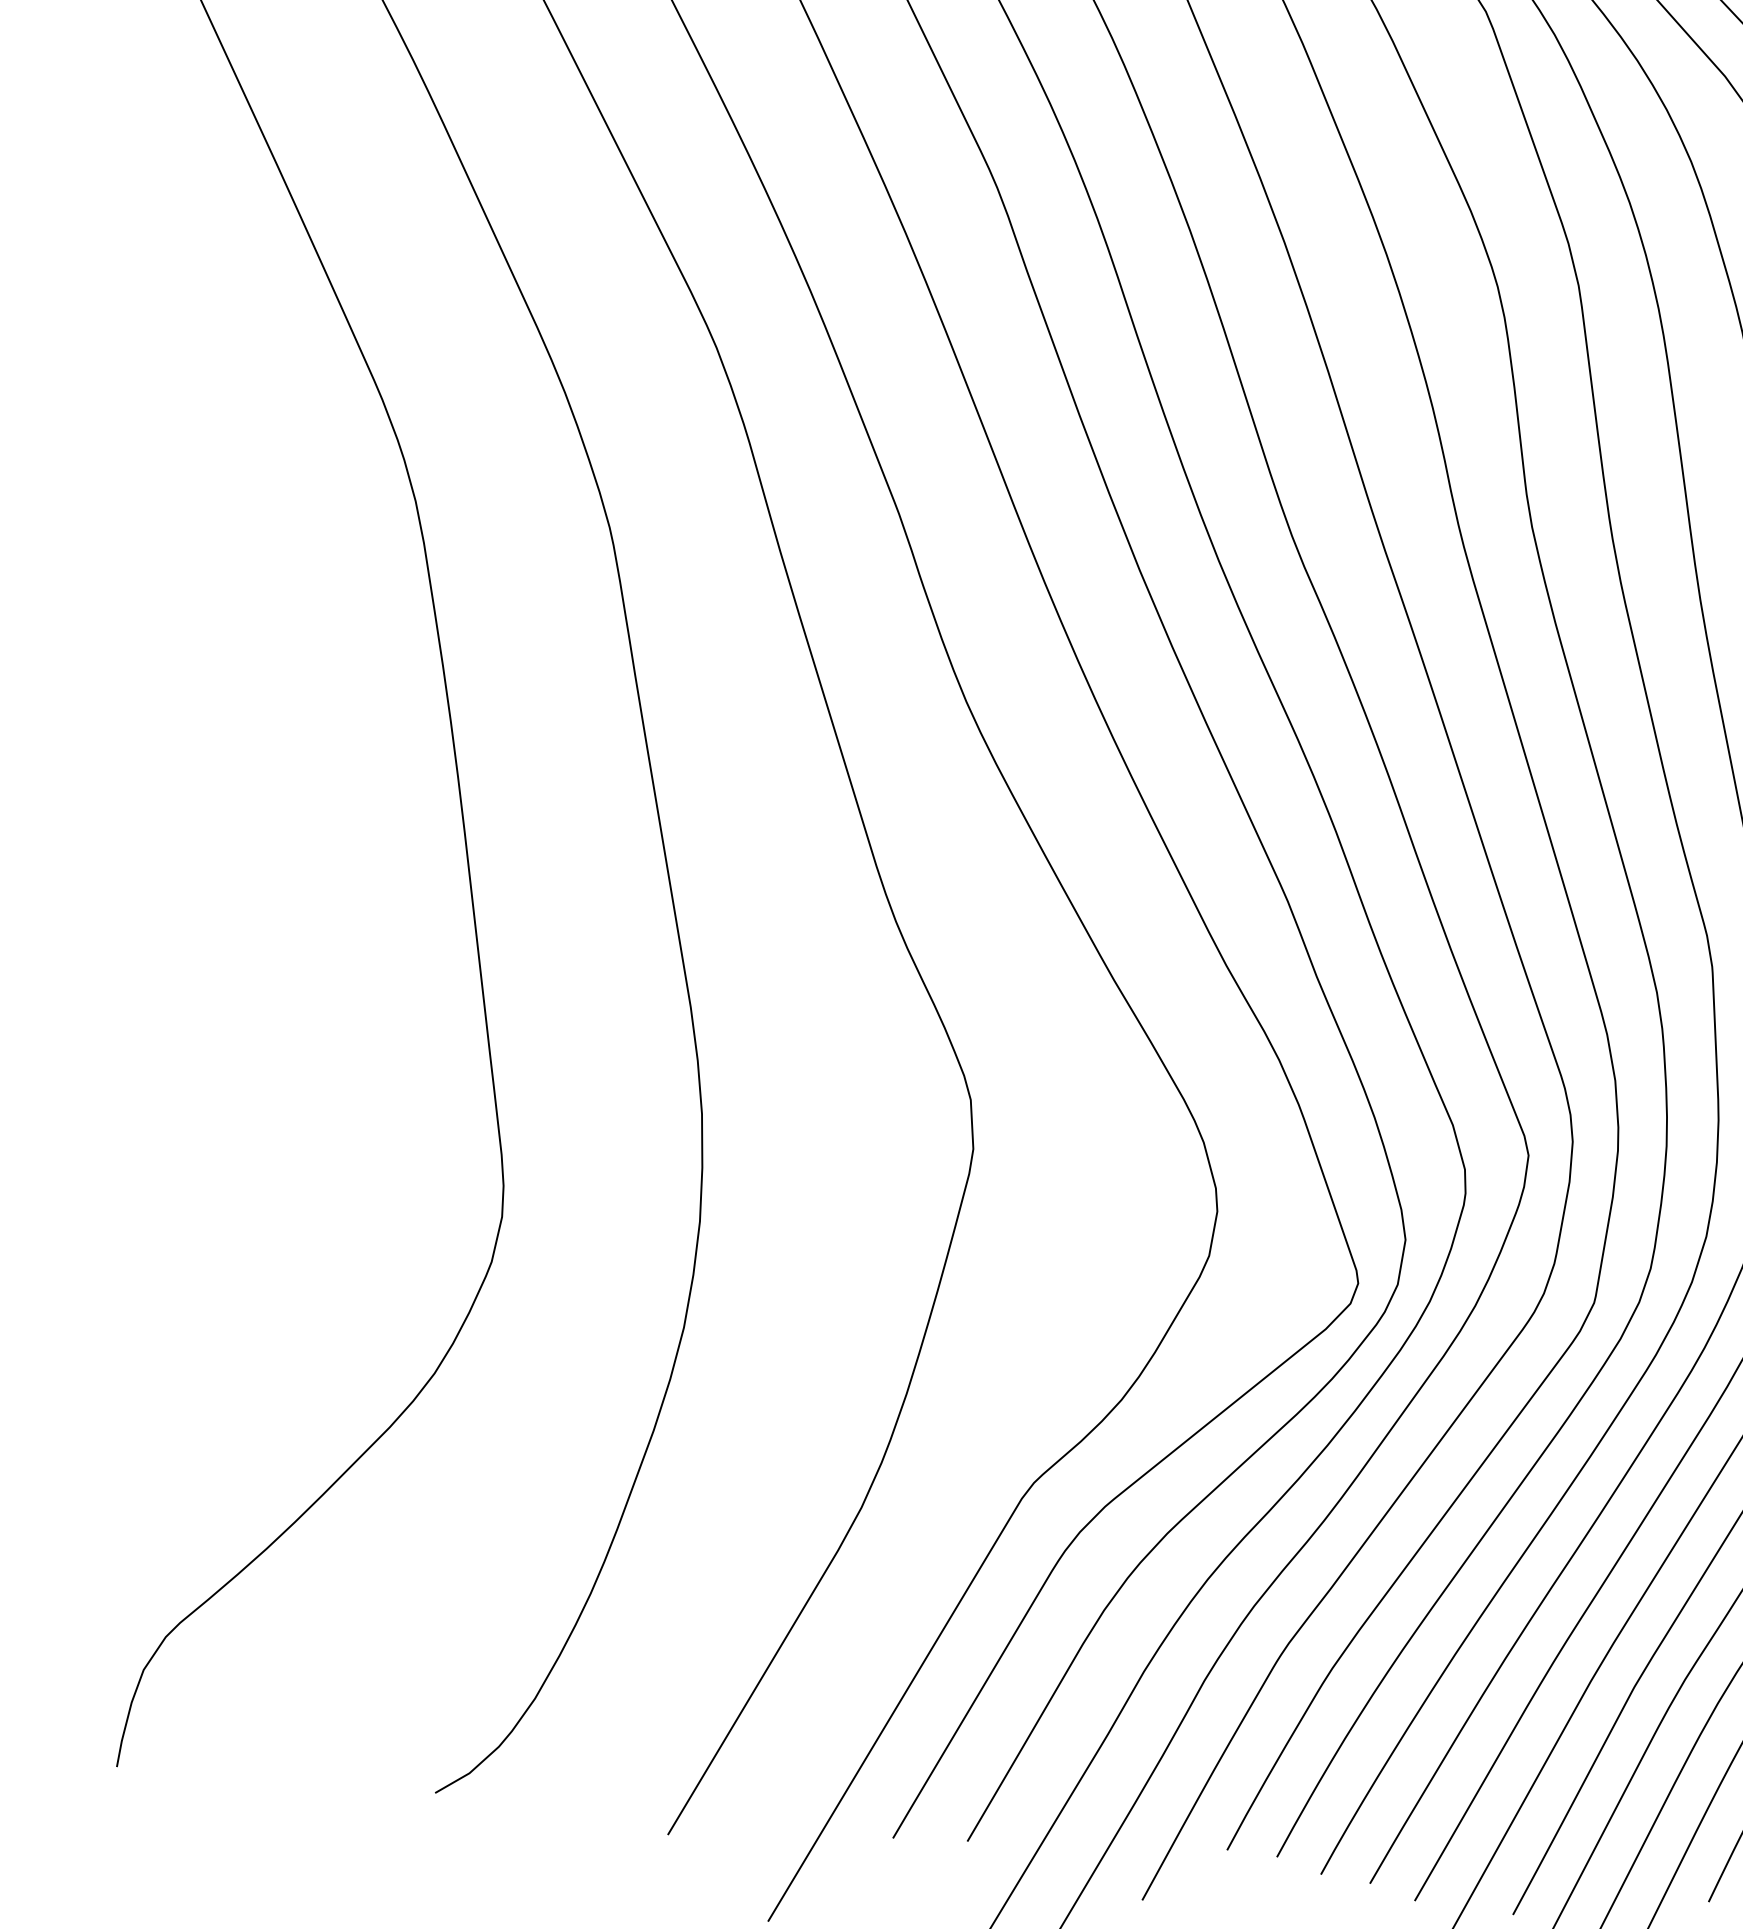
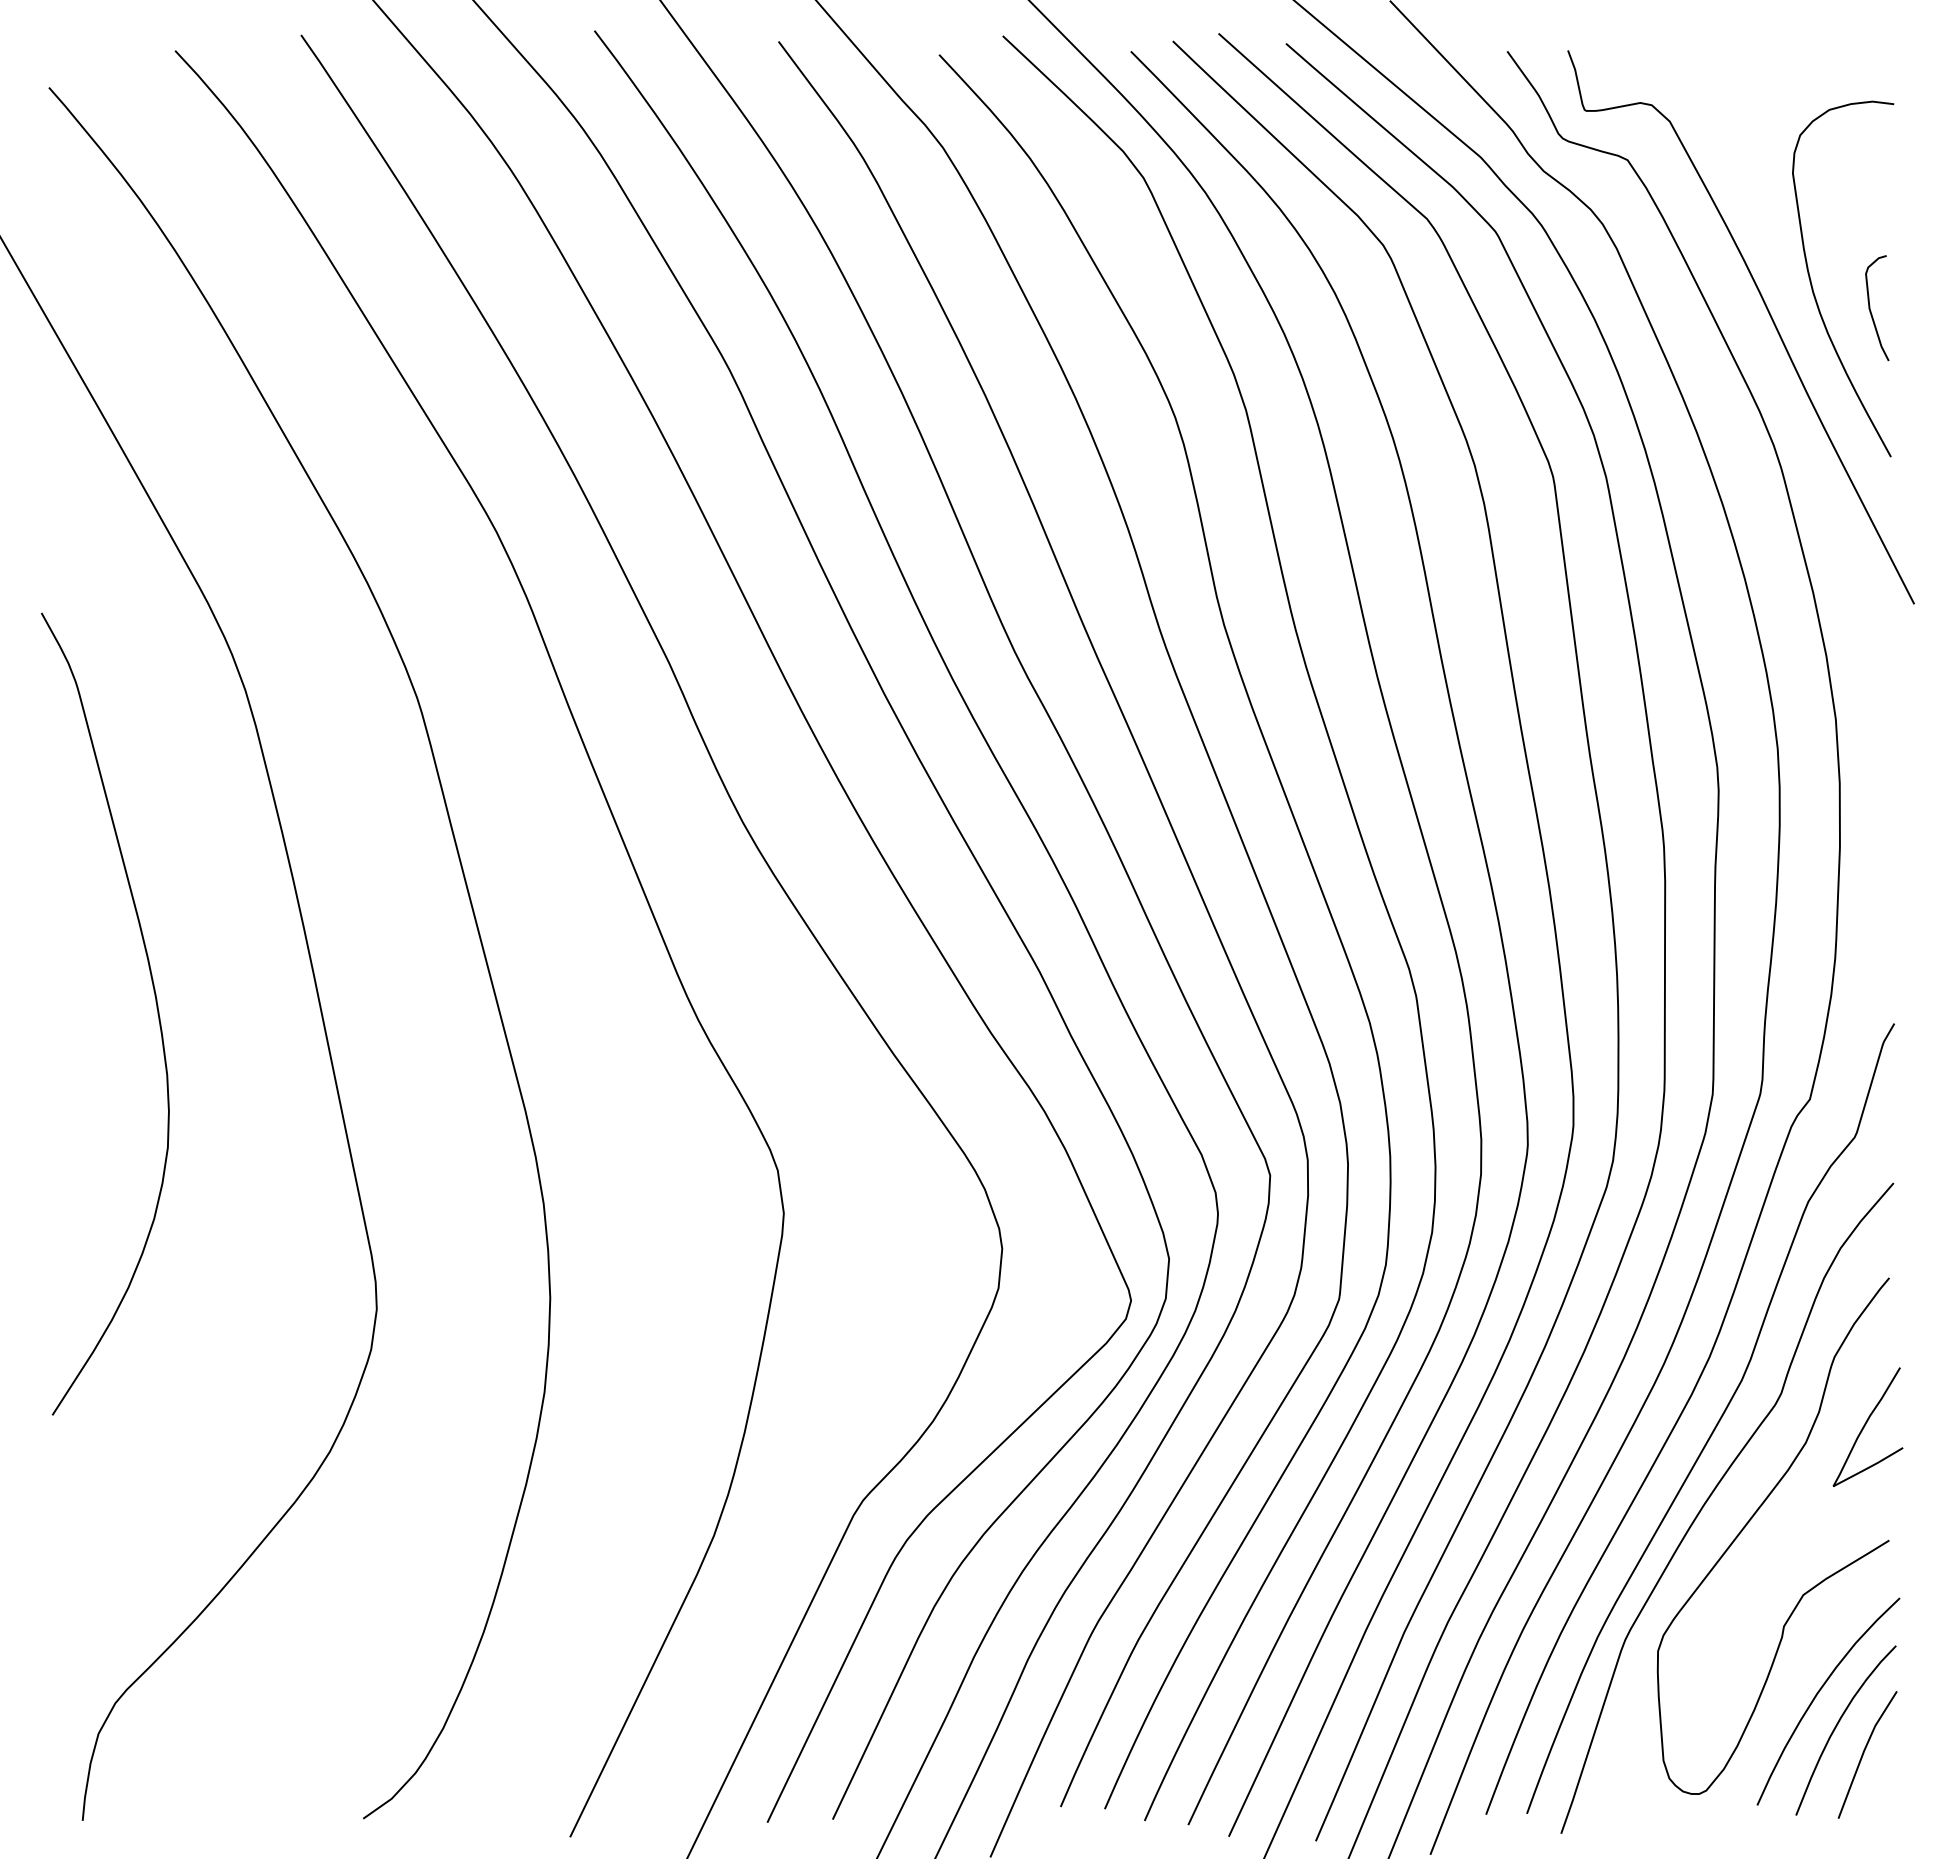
curve: (282, 846) -> (155, 1002), added

